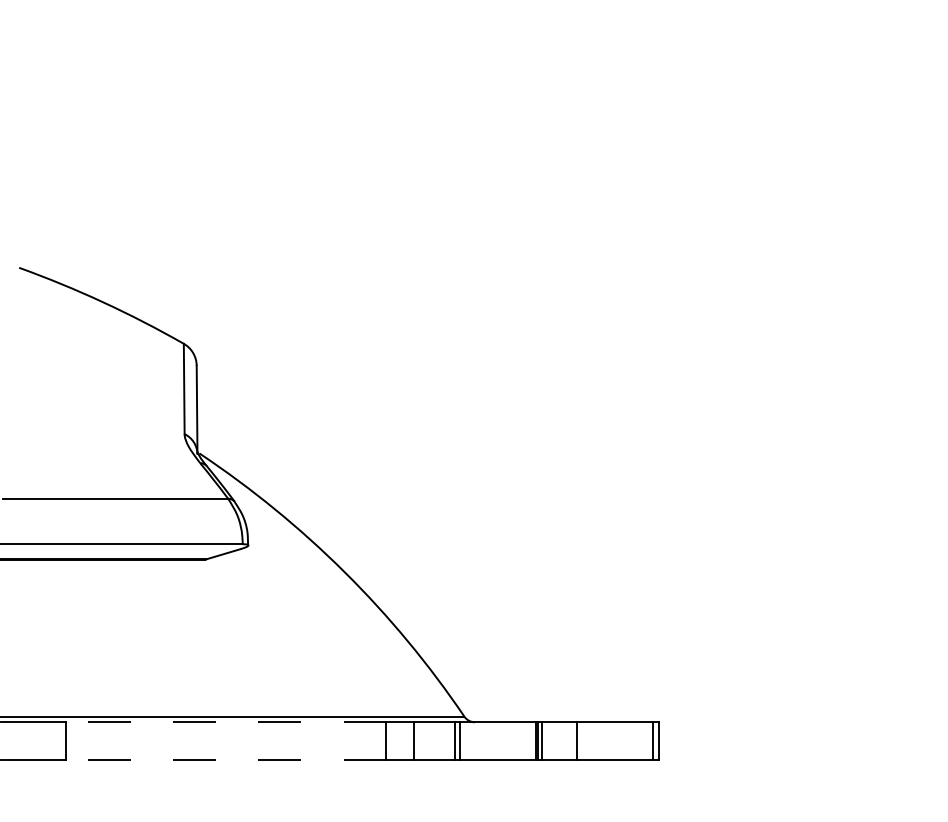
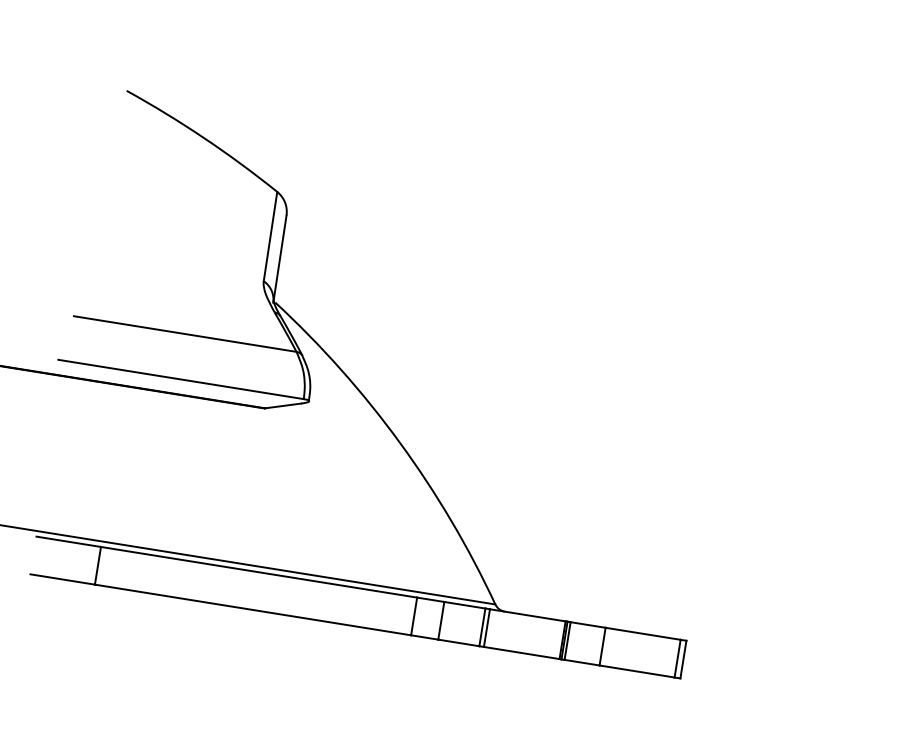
line: (225, 722) -> (258, 572), dashed -> solid
line: (225, 760) -> (252, 609), dashed -> solid

